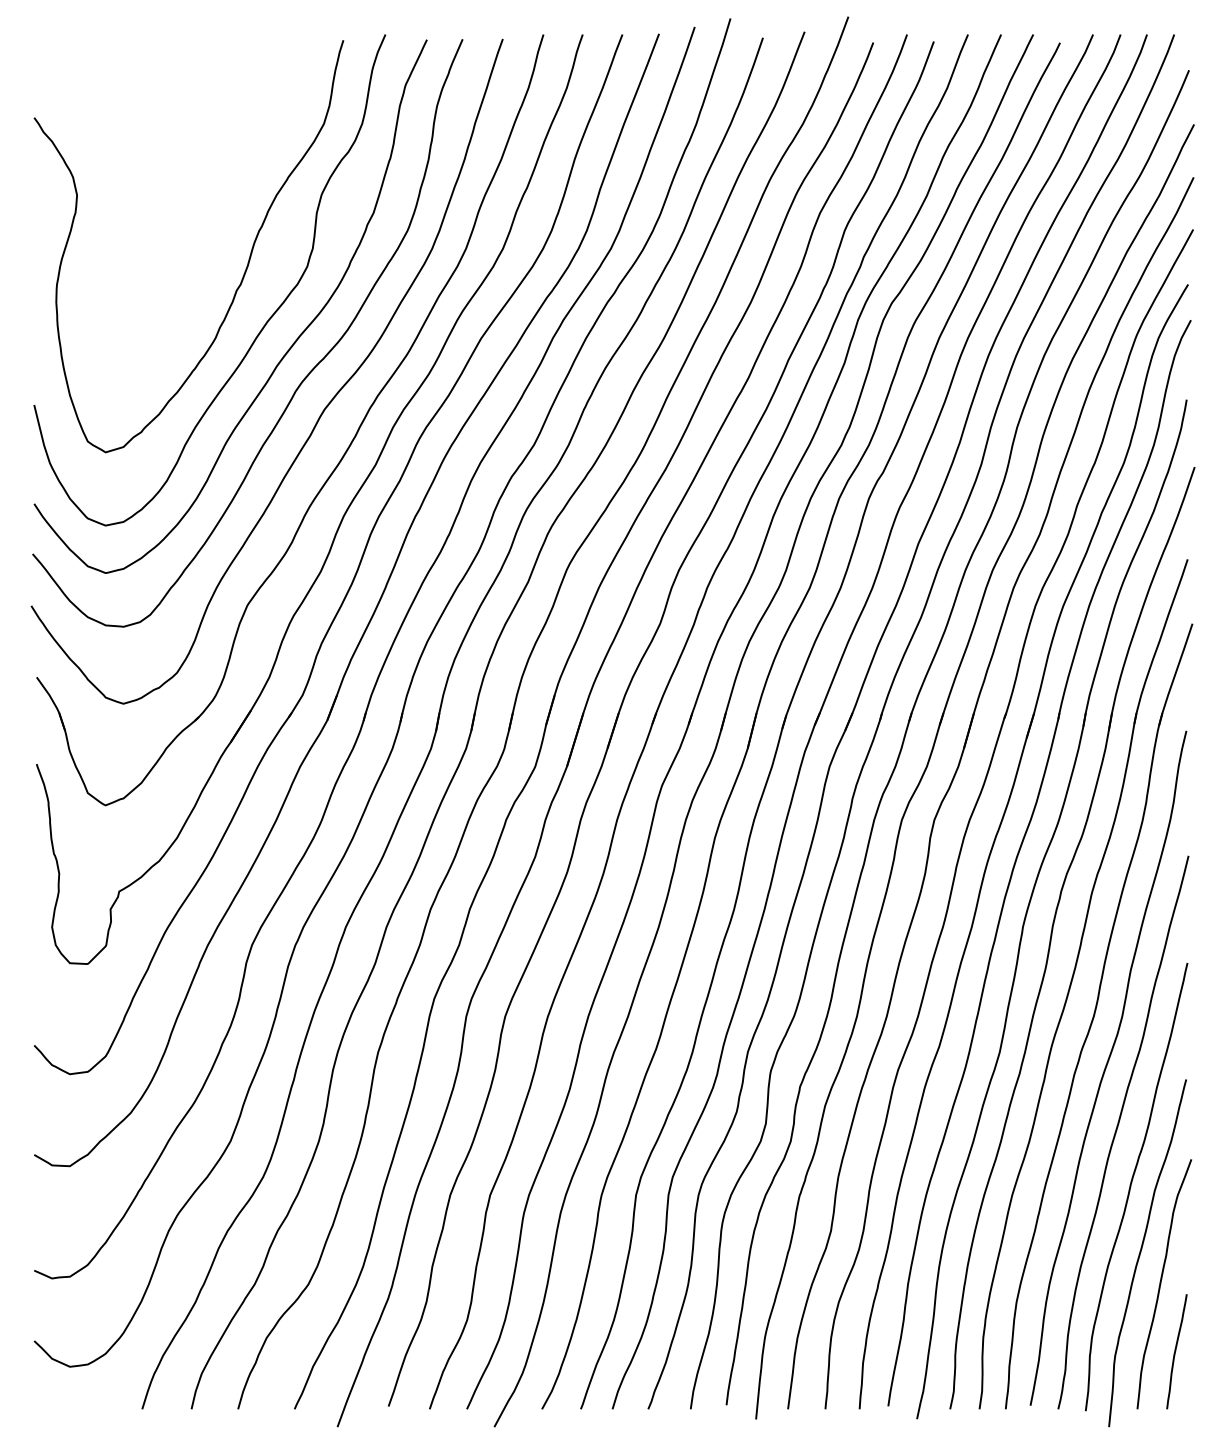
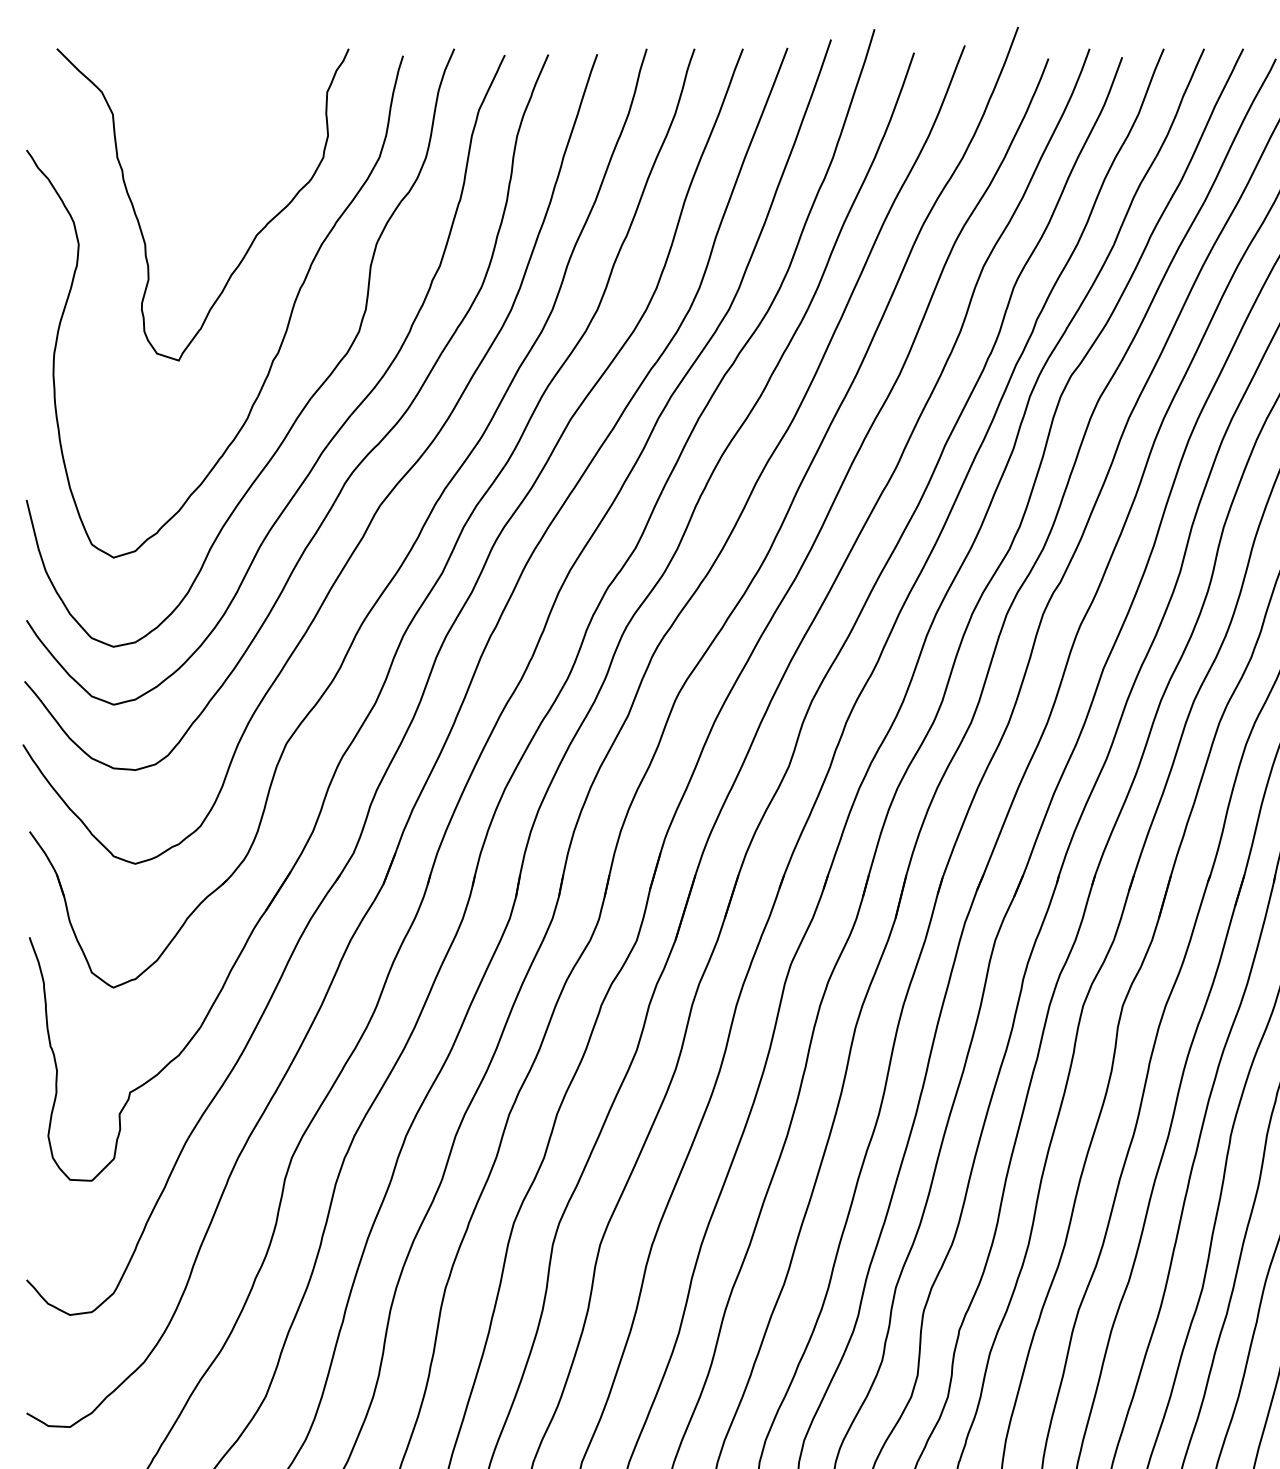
curve: (221, 188) -> (254, 236), added

